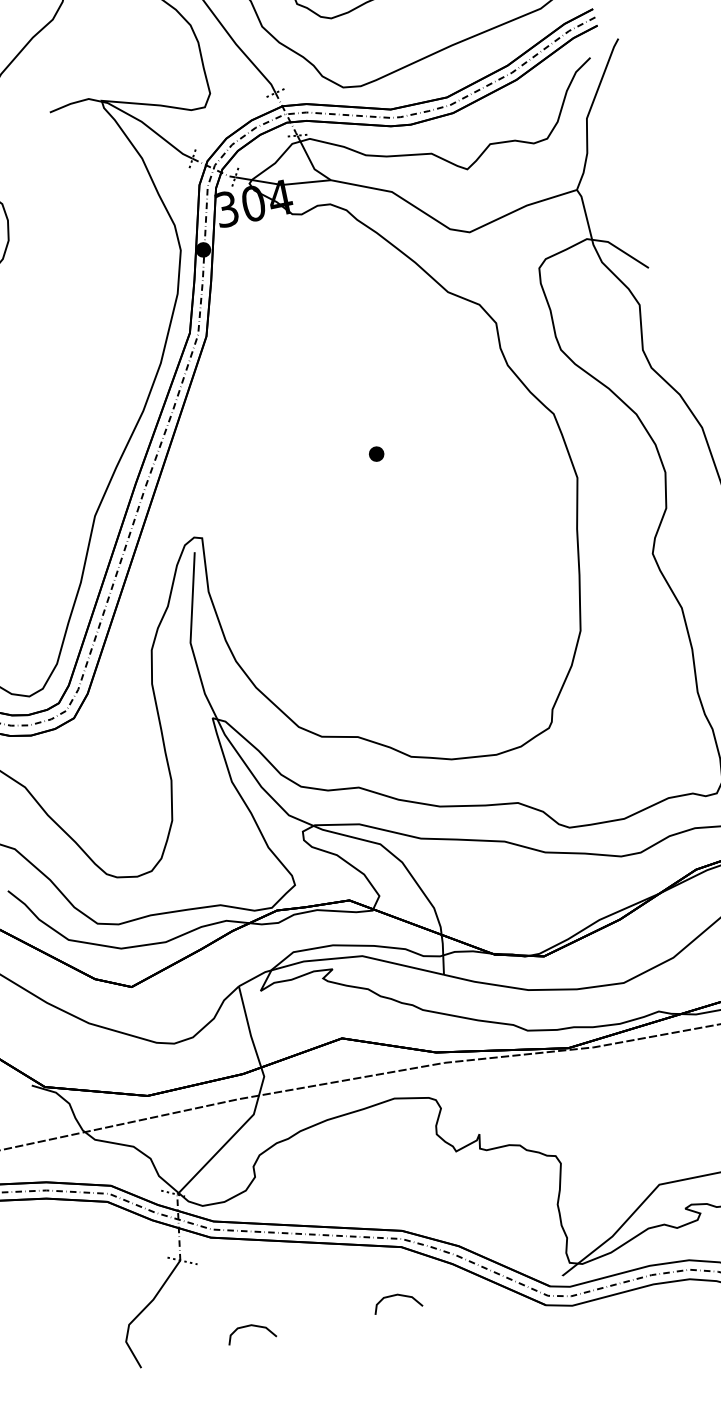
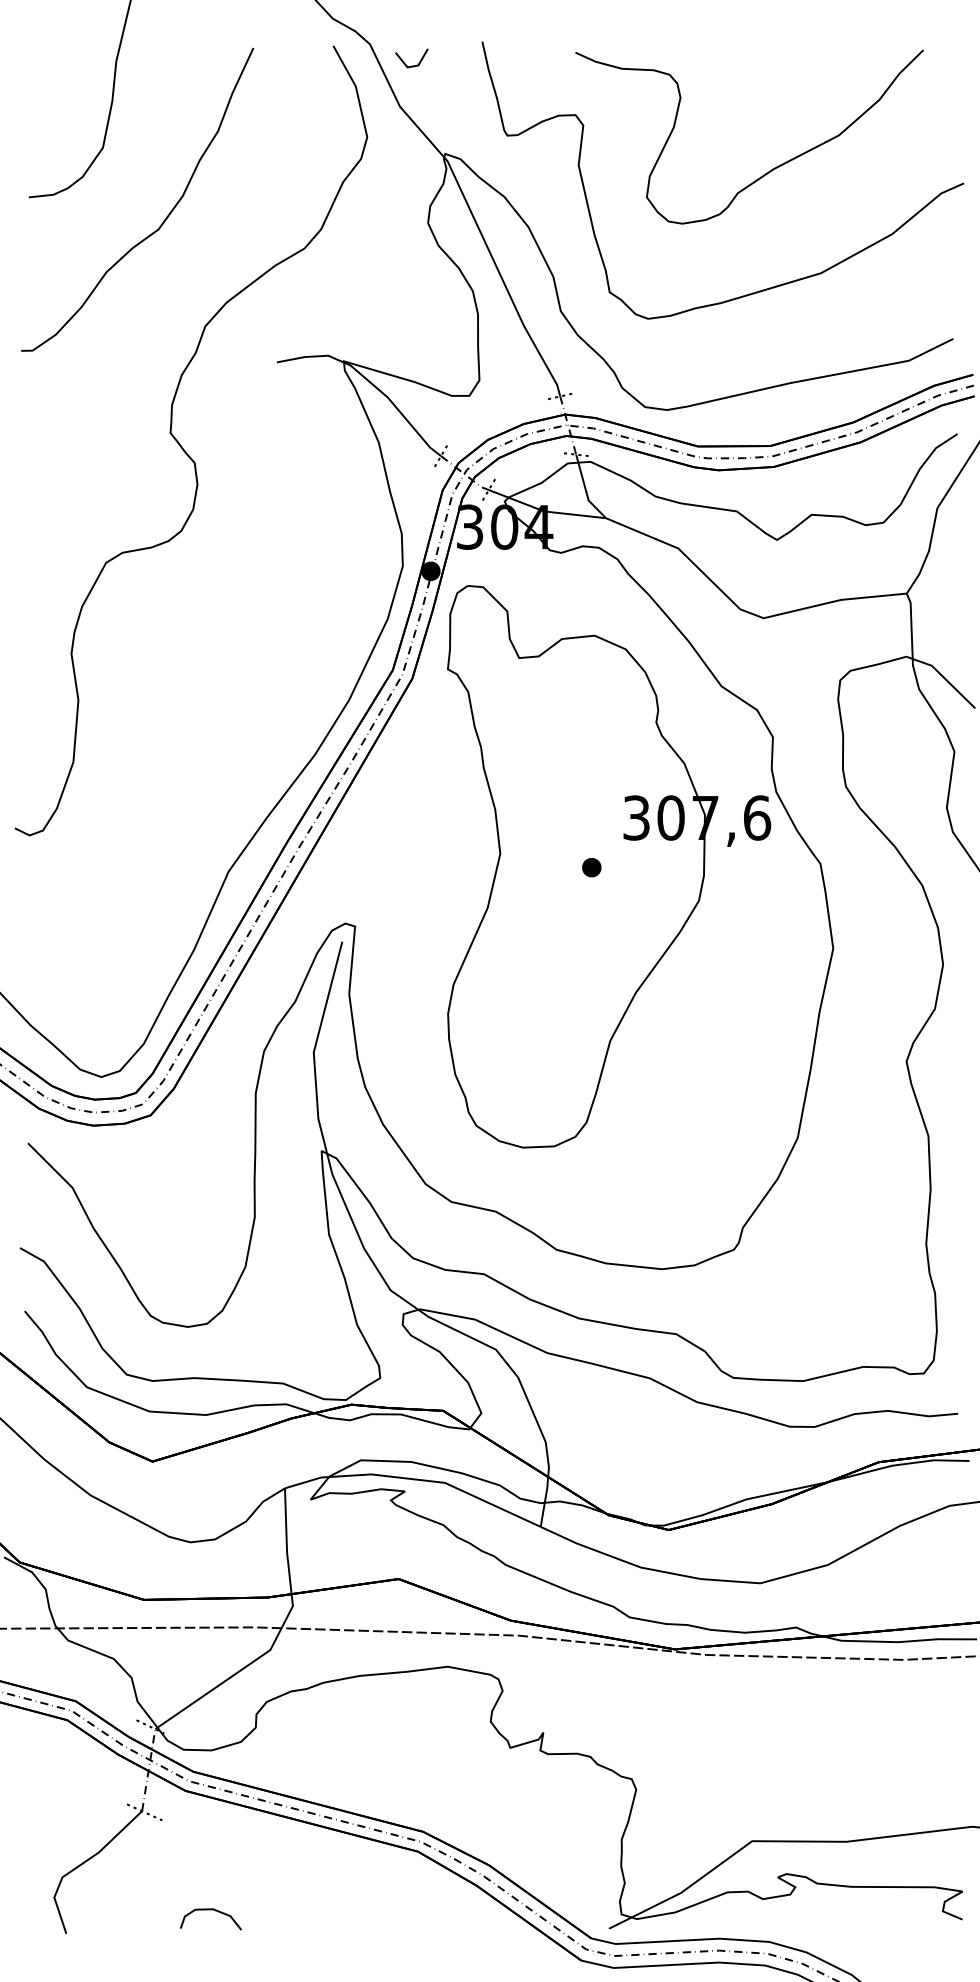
part: (390, 450) -> (609, 866), added
curve: (395, 1296) -> (398, 1910), removed

